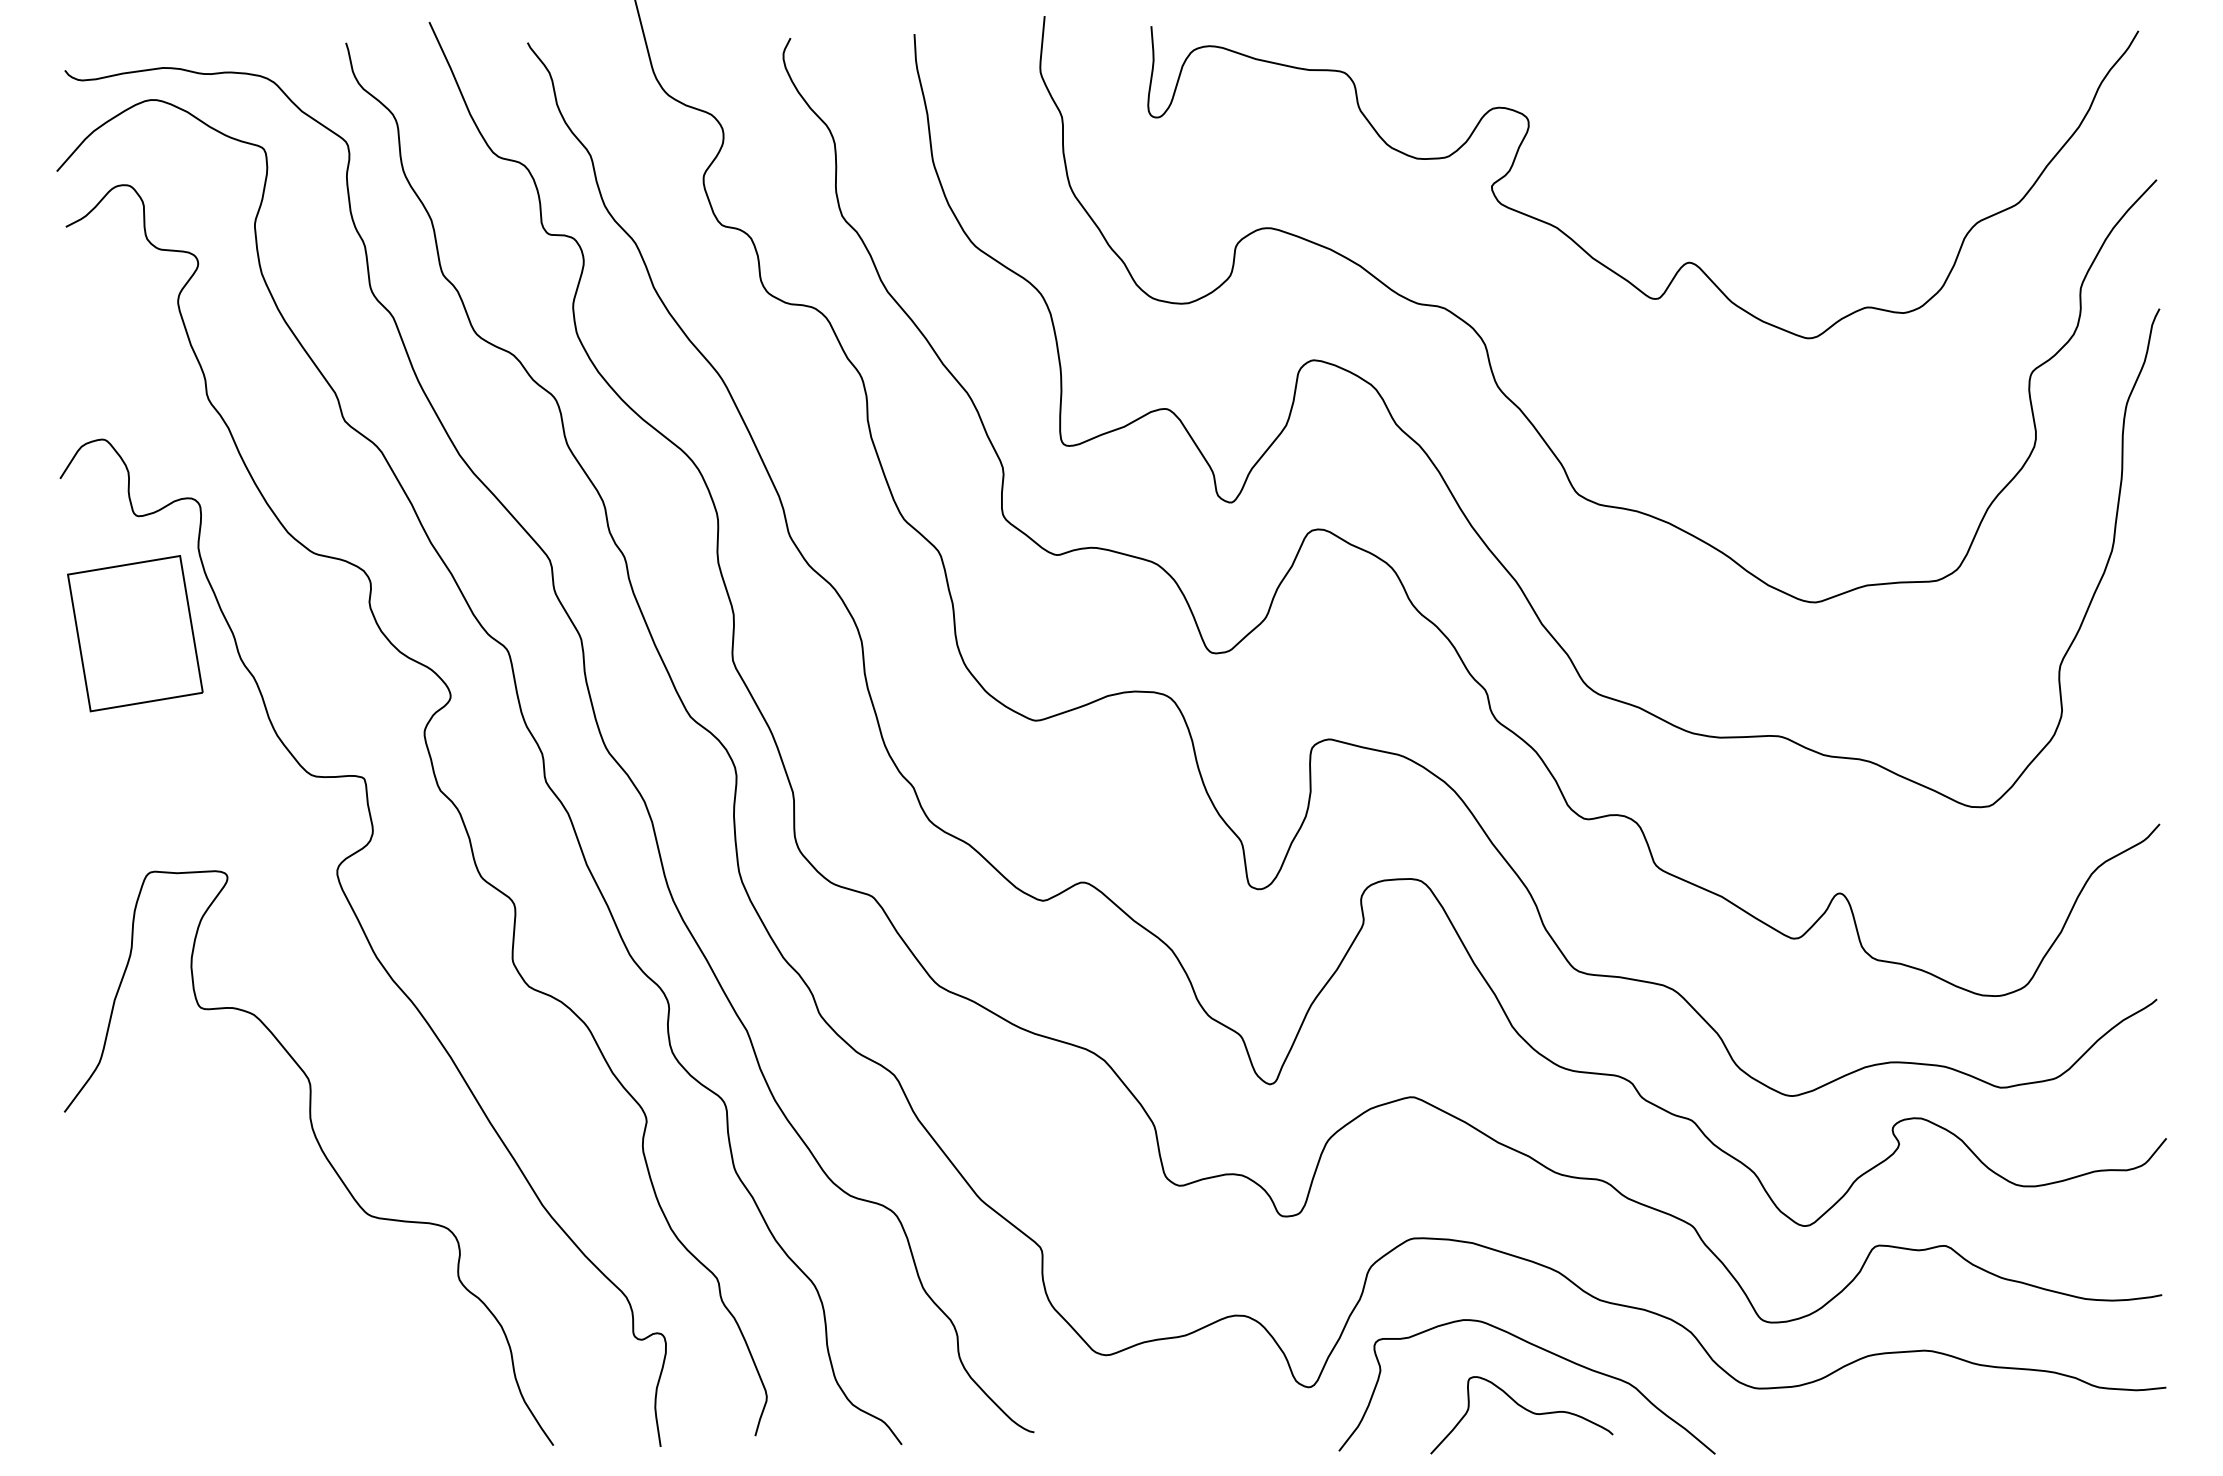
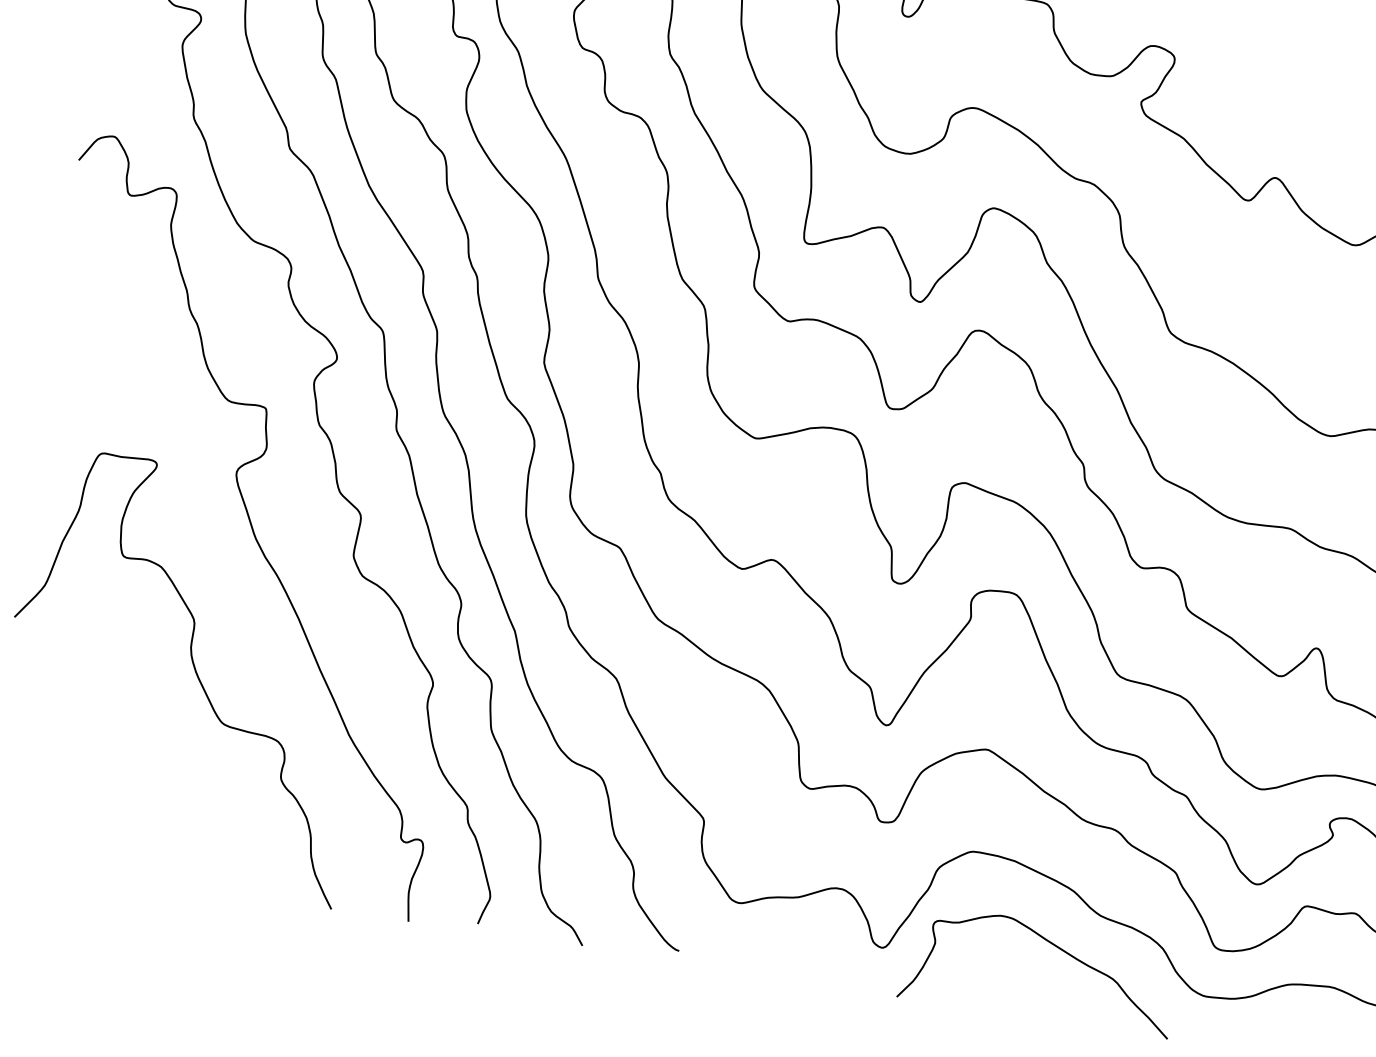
part: (135, 633) -> (116, 279), removed
curve: (1525, 1410) -> (1035, 987), removed

